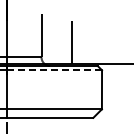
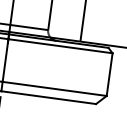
line: (54, 70) -> (60, 46), dashed -> solid

